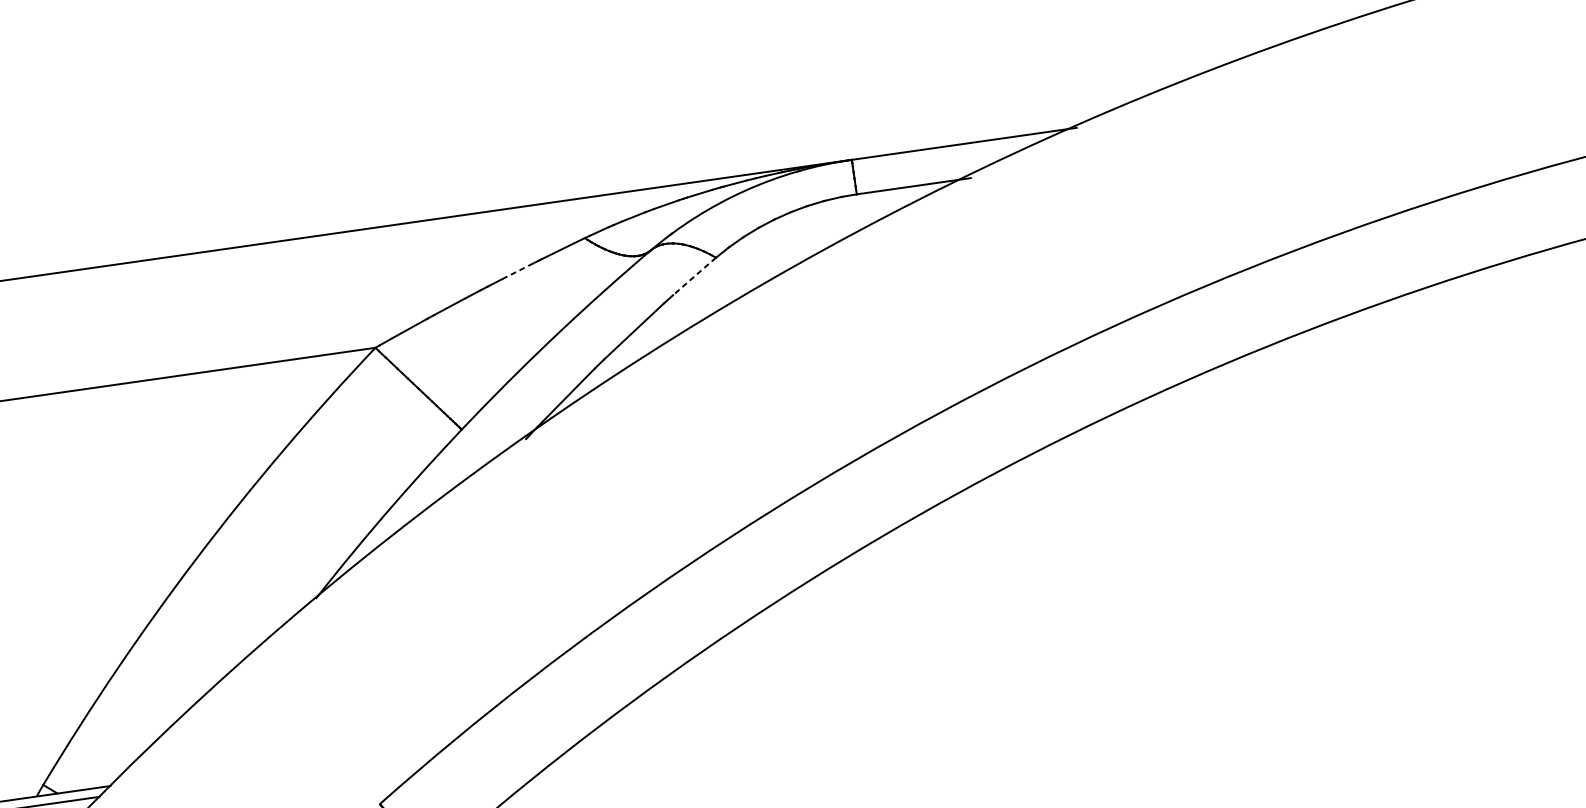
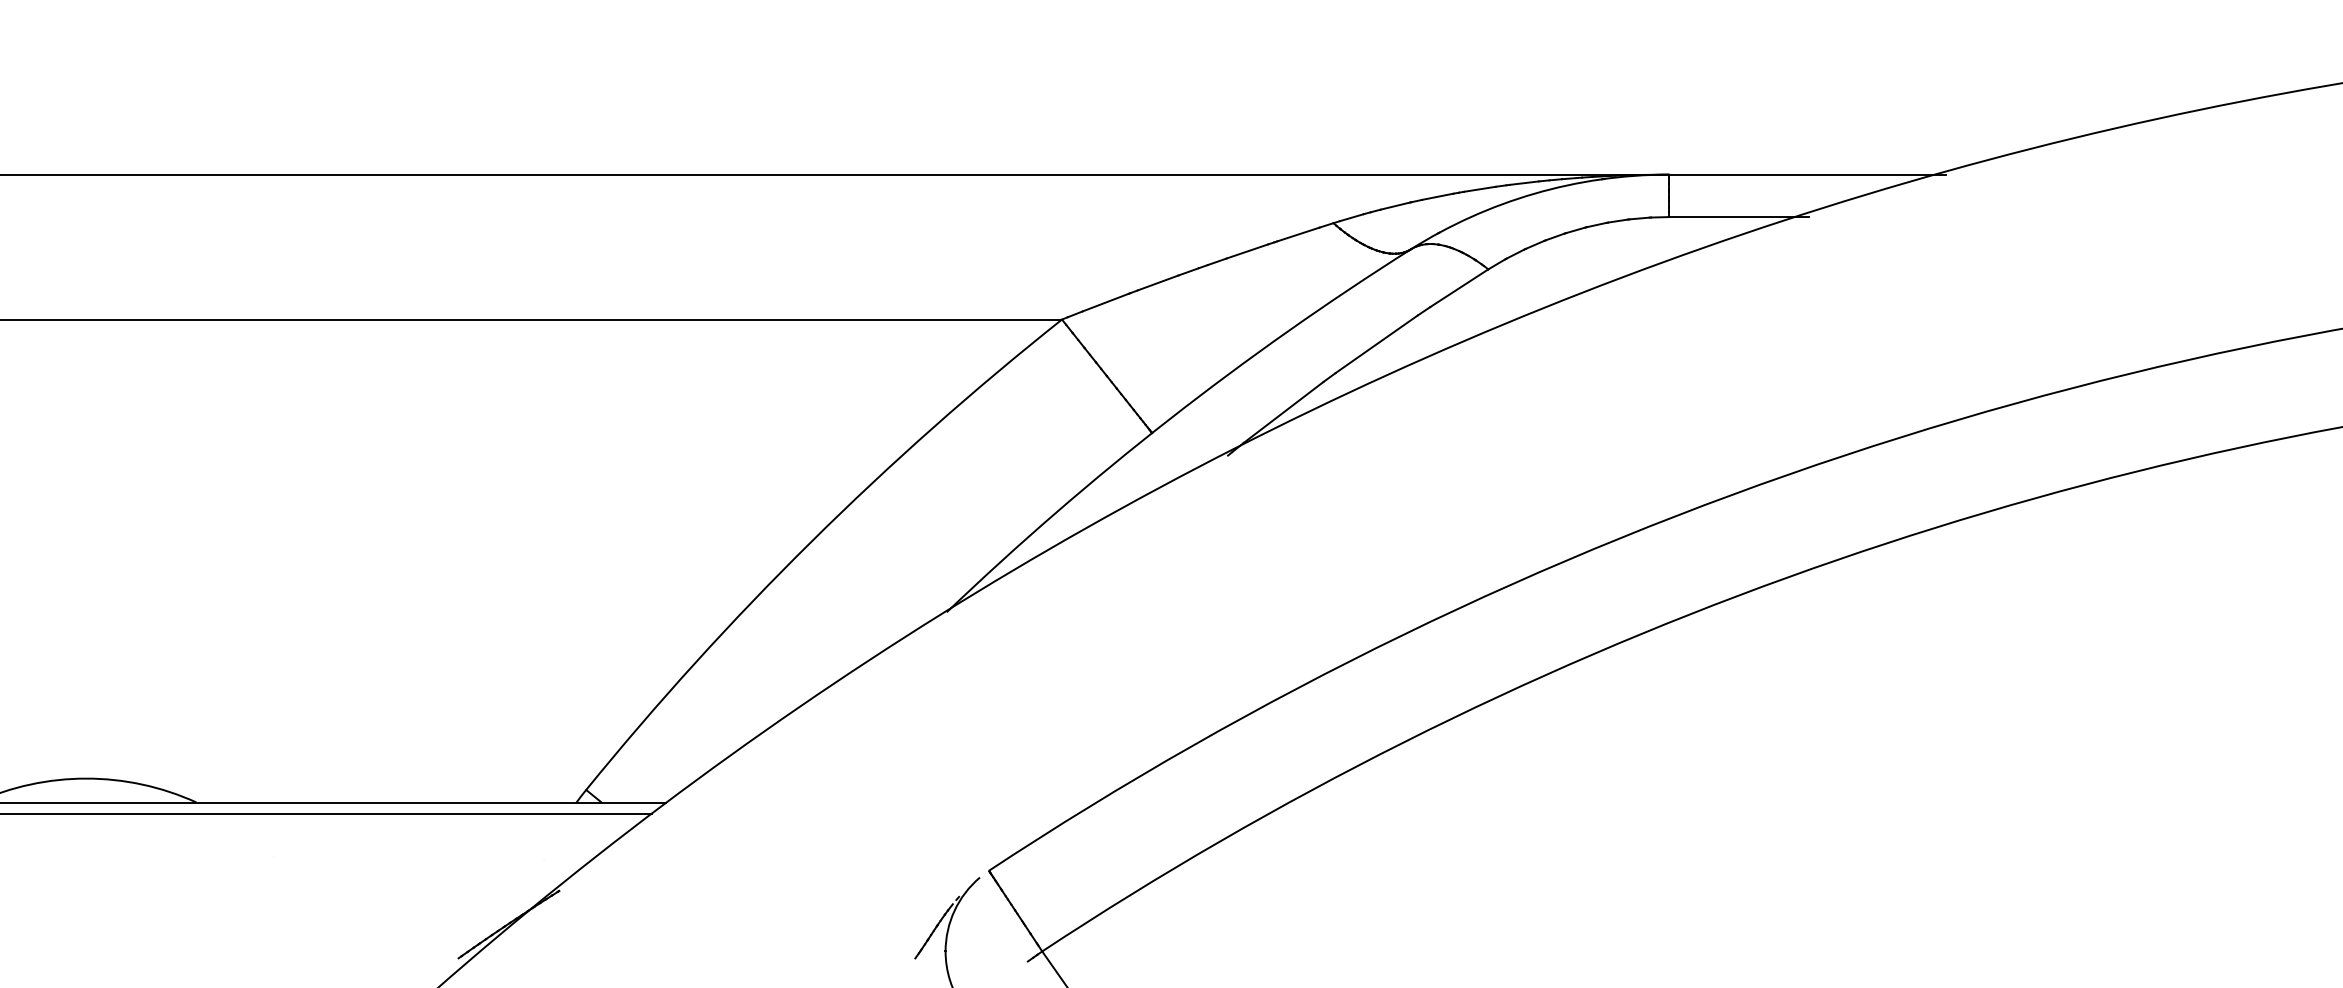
line: (518, 271) -> (1247, 251), dashed -> solid
line: (694, 276) -> (1459, 288), dashed -> solid

